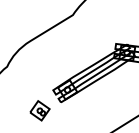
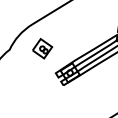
part: (39, 110) -> (42, 48), moved

